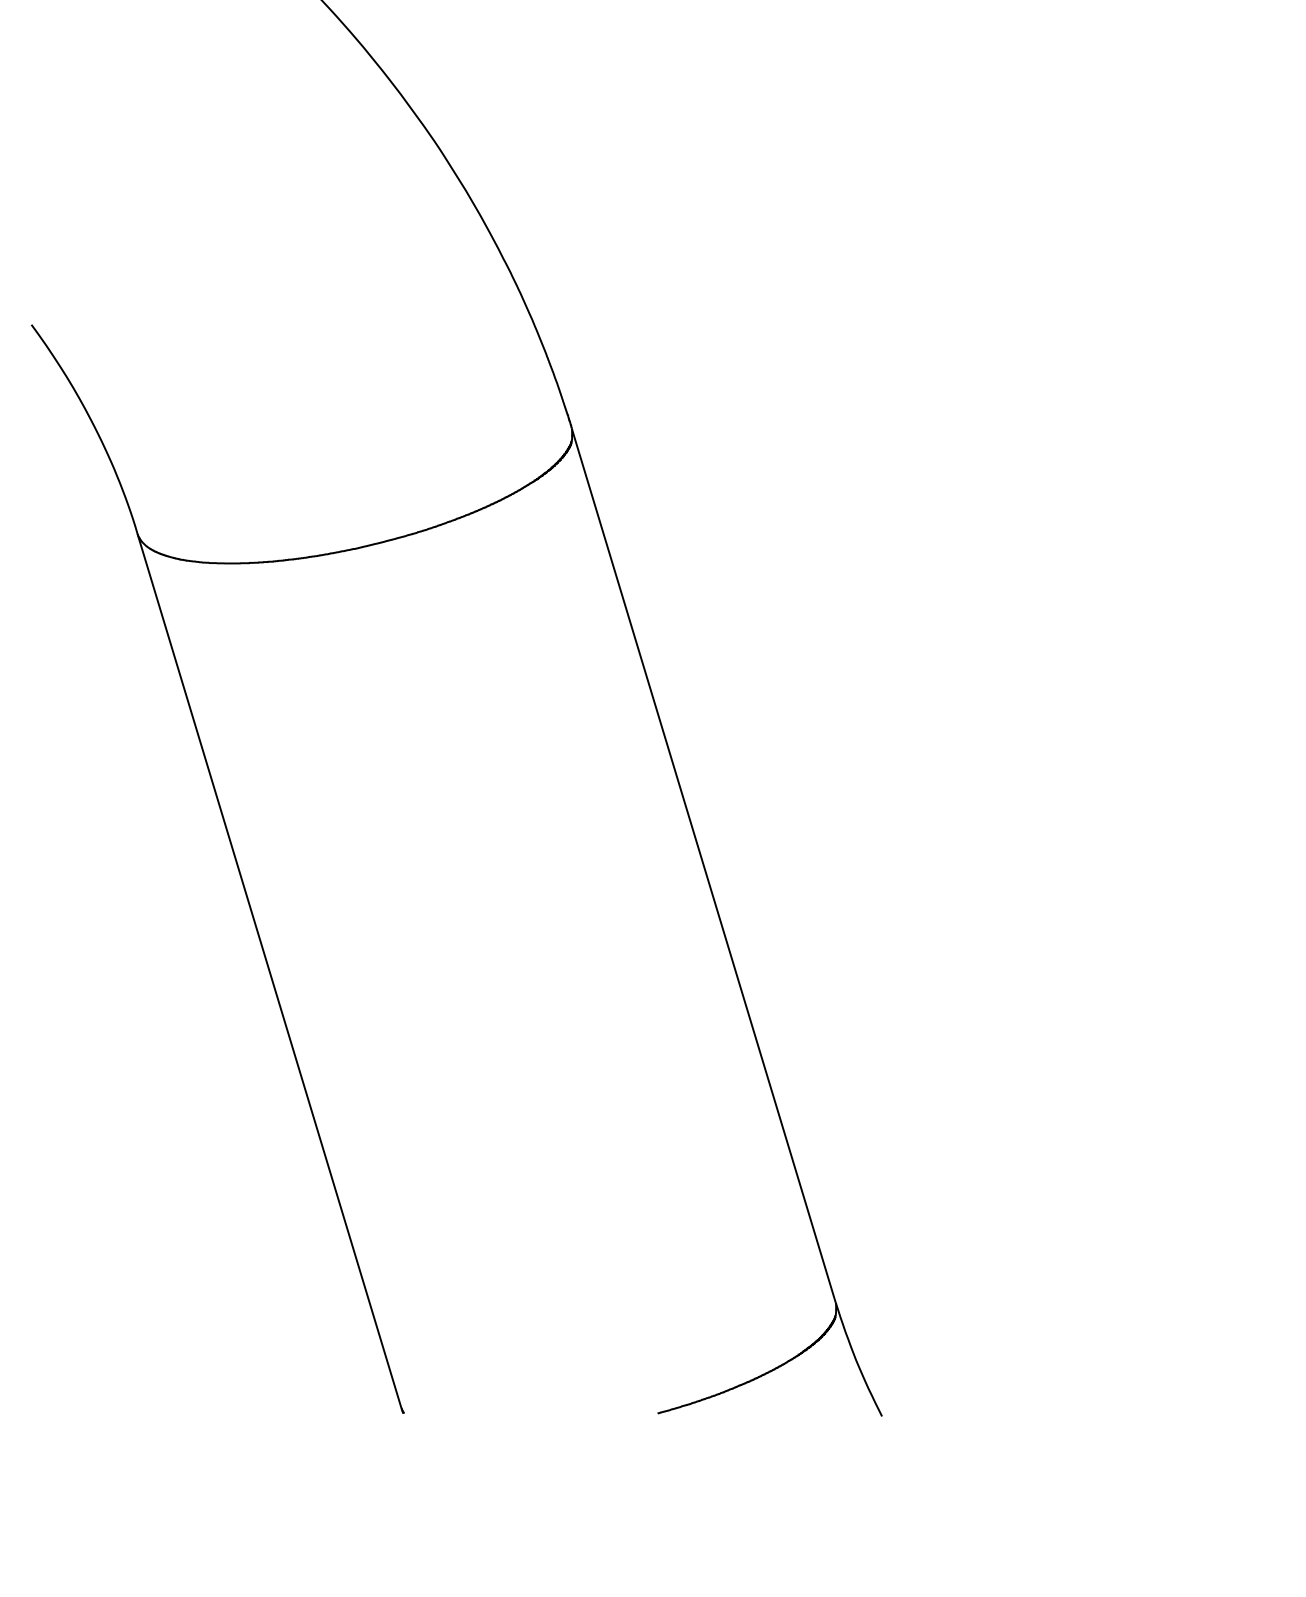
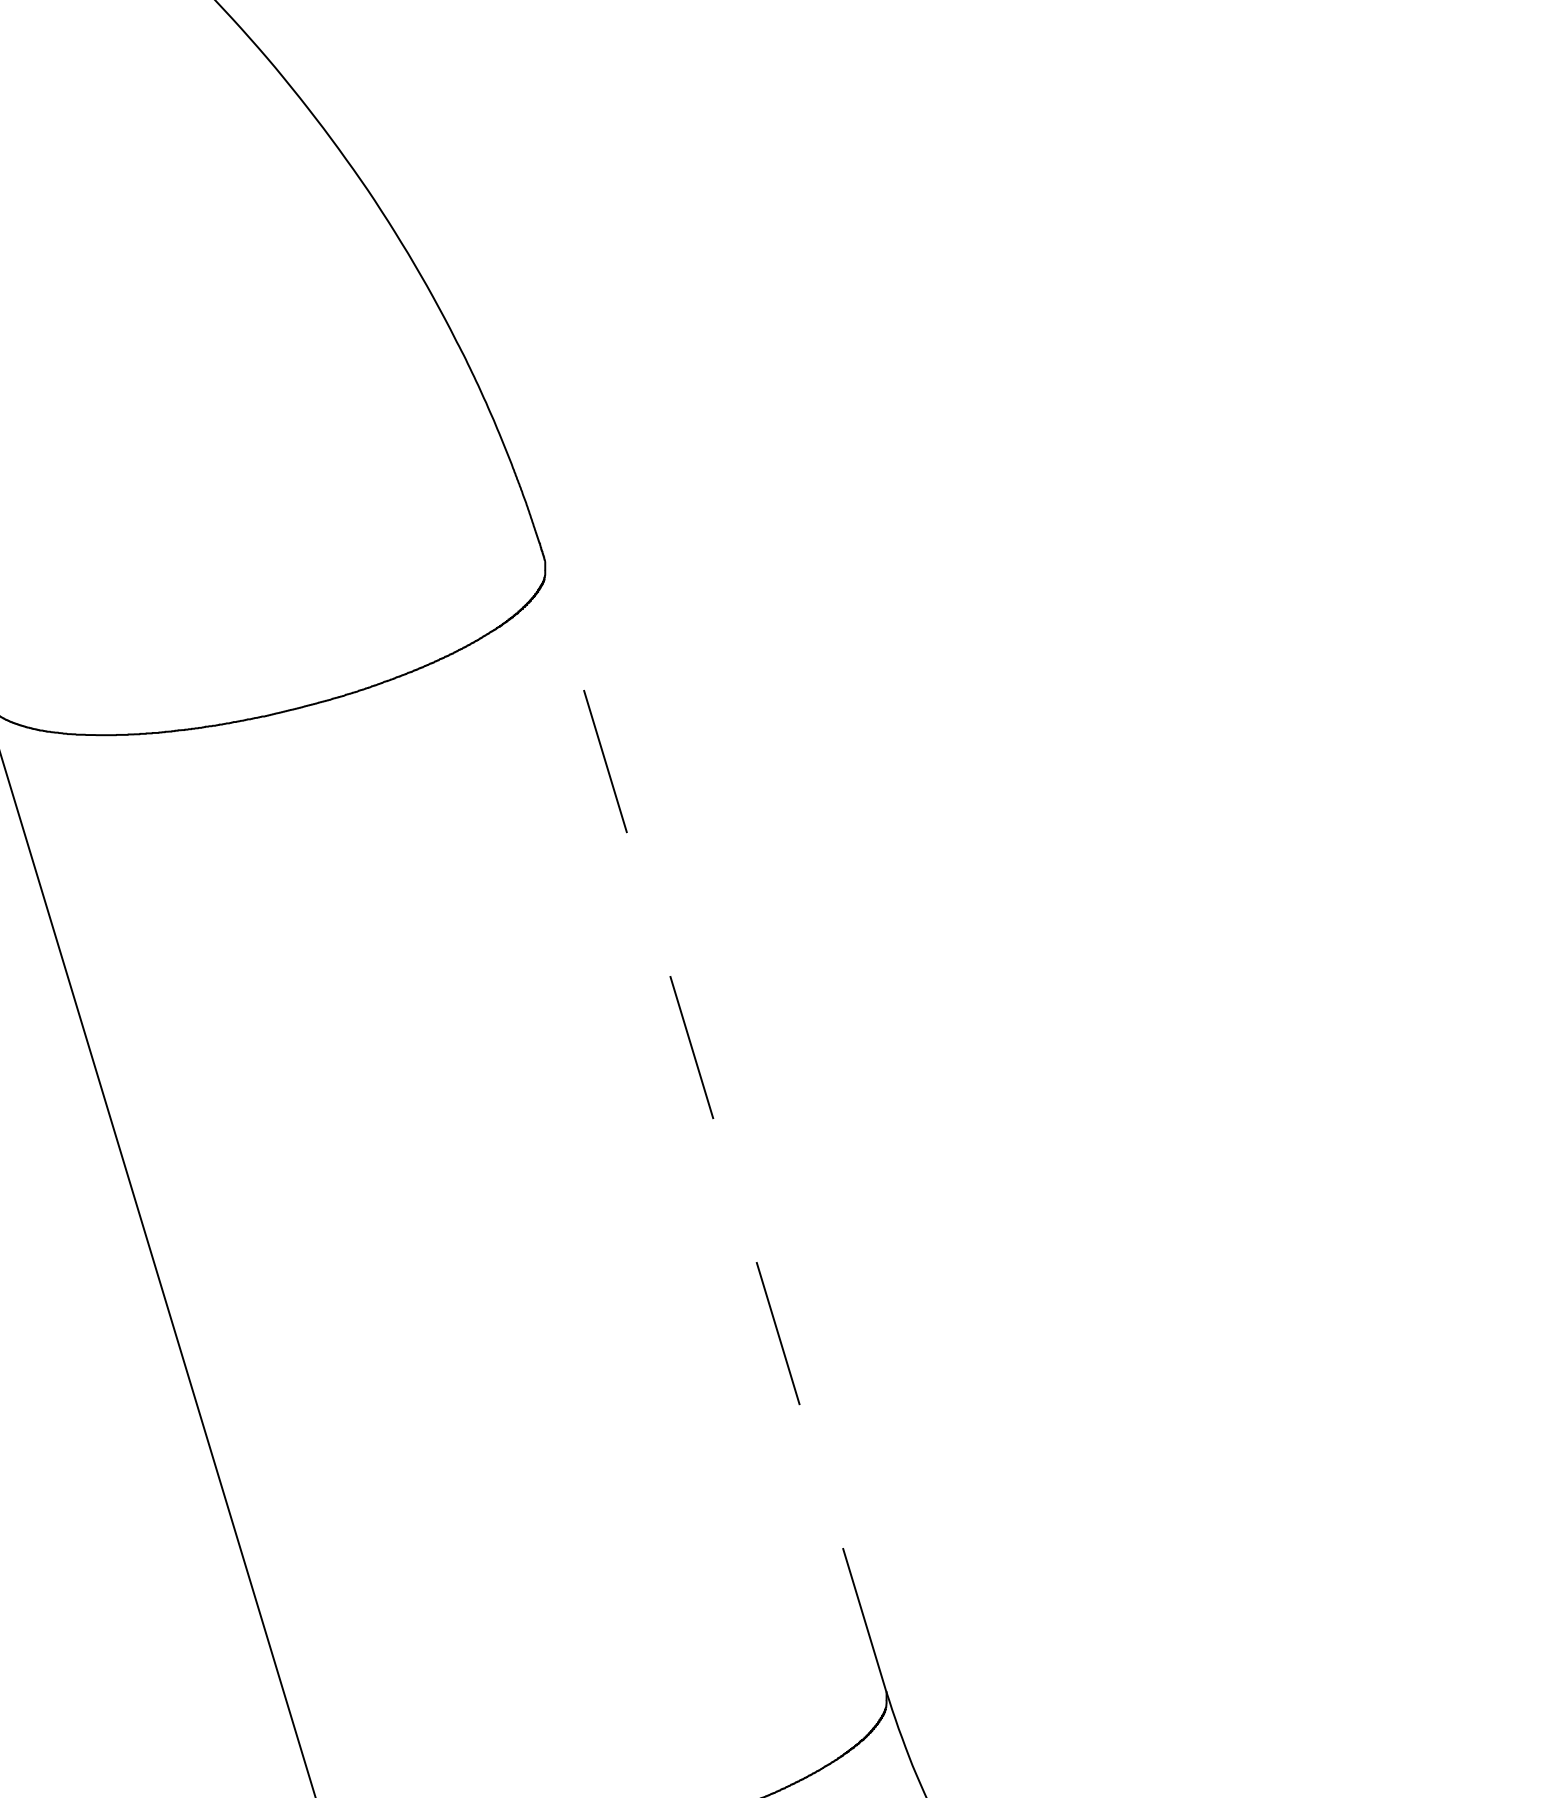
line: (703, 865) -> (715, 1125), solid -> dashed

